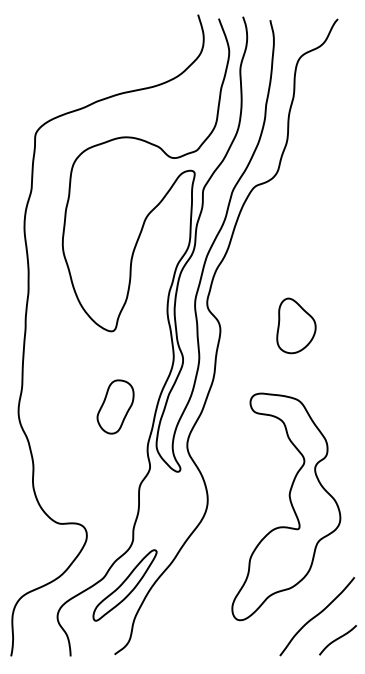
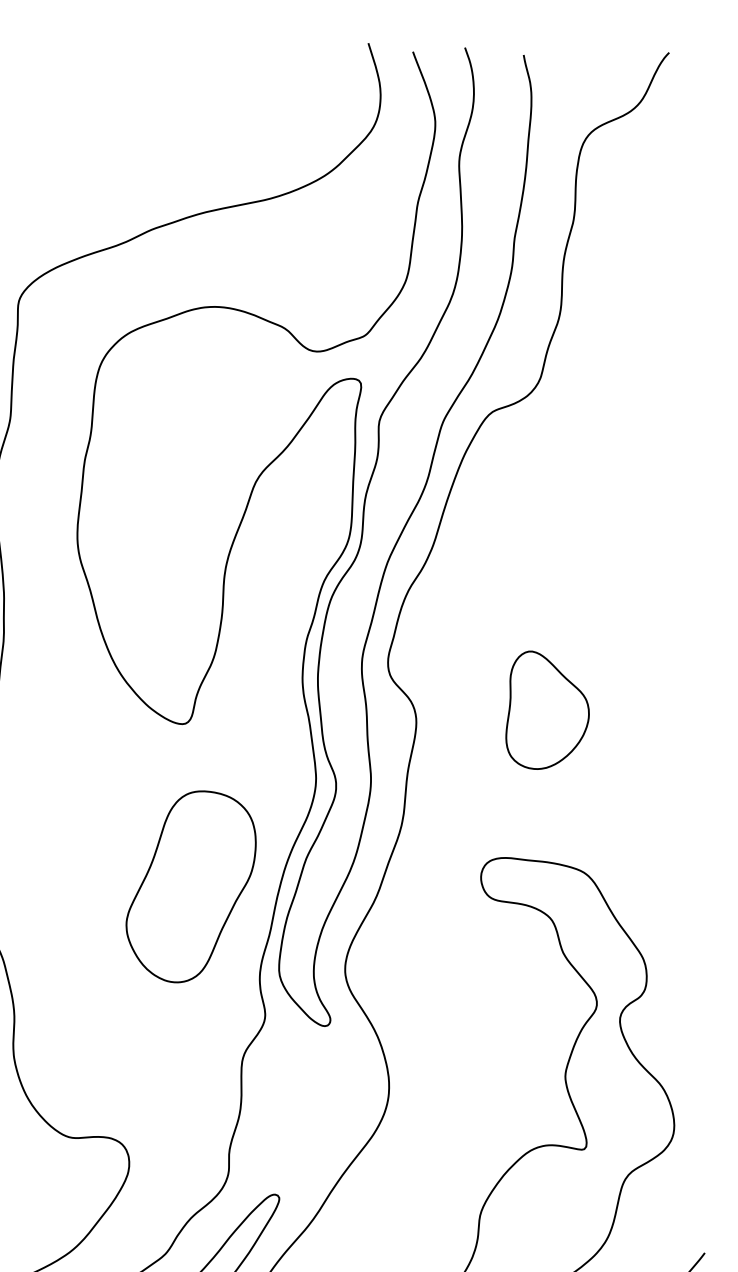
part: (296, 325) -> (547, 709), moved
part: (115, 406) -> (190, 885), size x1.67

